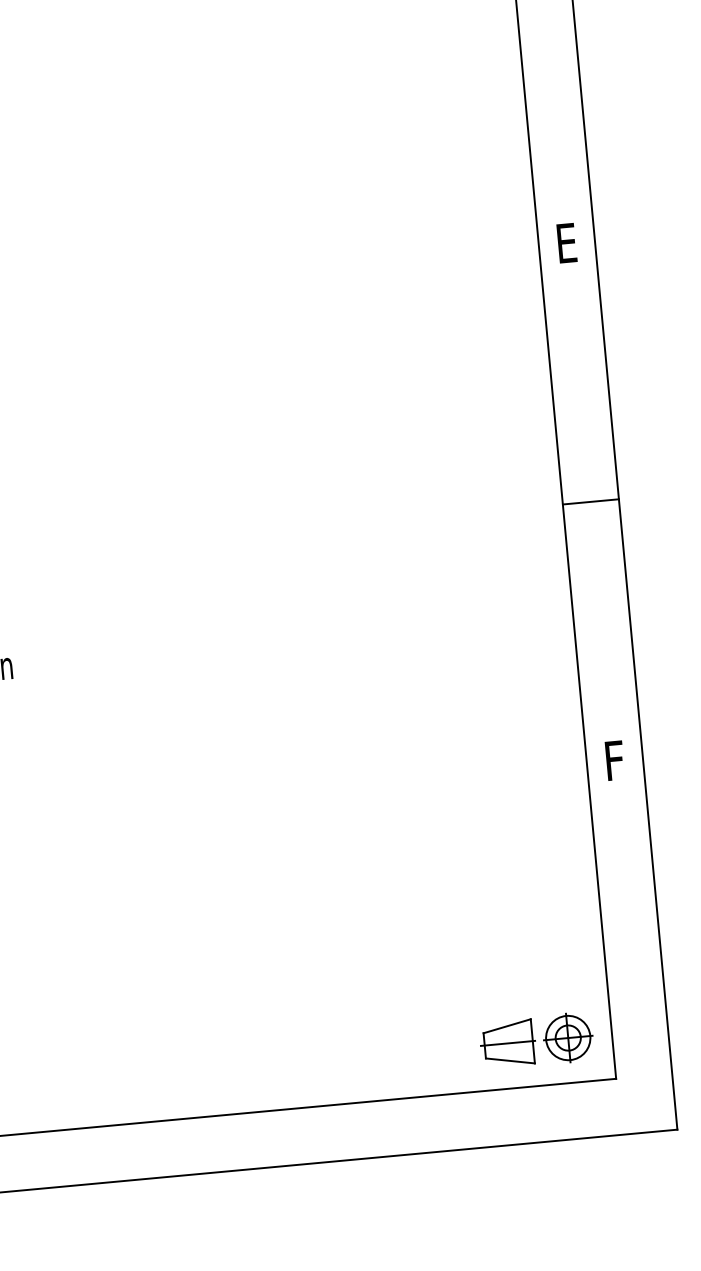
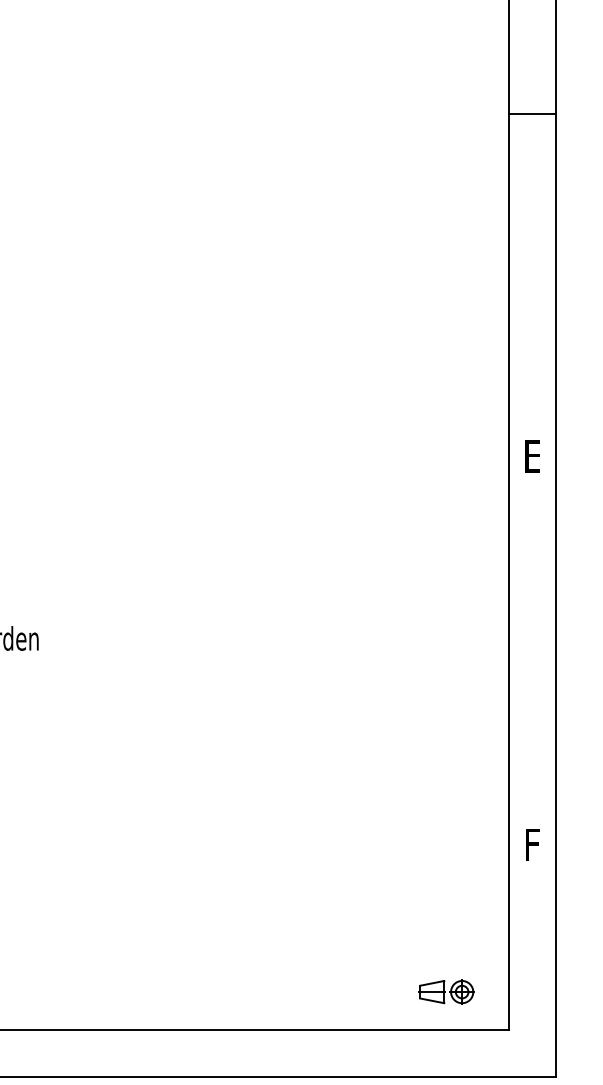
text: (566, 243) -> (532, 456), moved
line: (590, 501) -> (532, 547), removed
text: (614, 760) -> (532, 844), moved
part: (537, 1040) -> (446, 991), size x0.6

